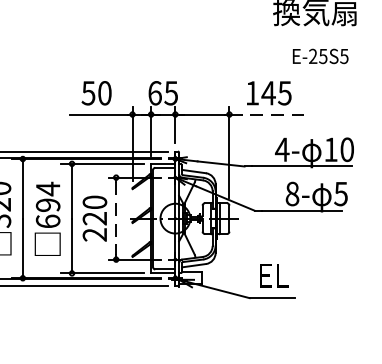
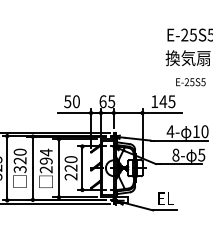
line: (267, 115) -> (162, 113), dashed -> solid
line: (116, 219) -> (82, 168), dashed -> solid
text: (46, 220) -> (45, 169), 694 -> 294

